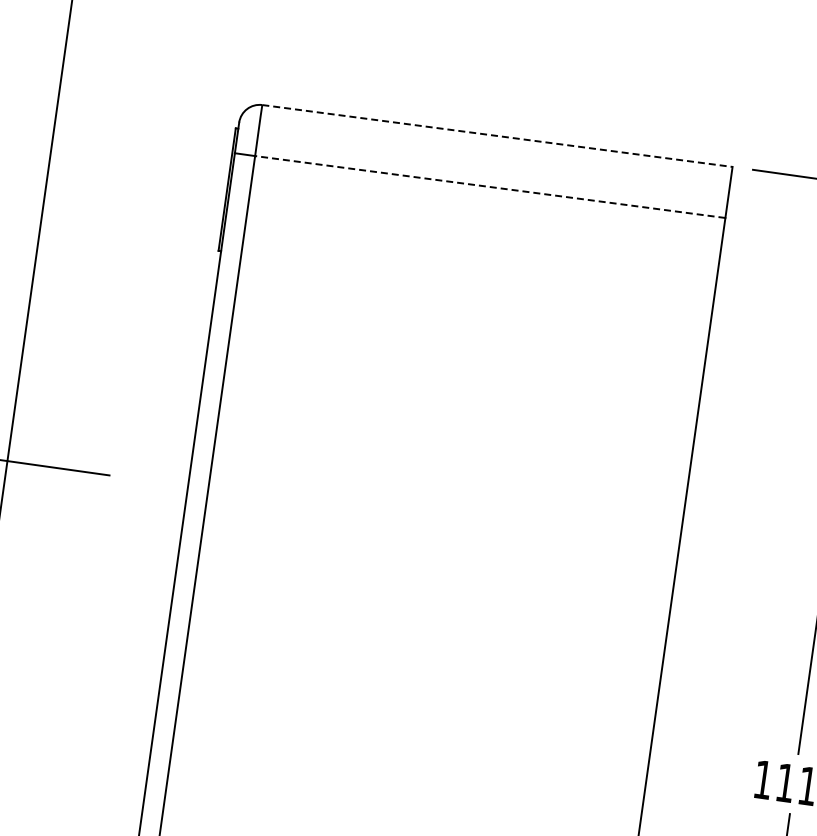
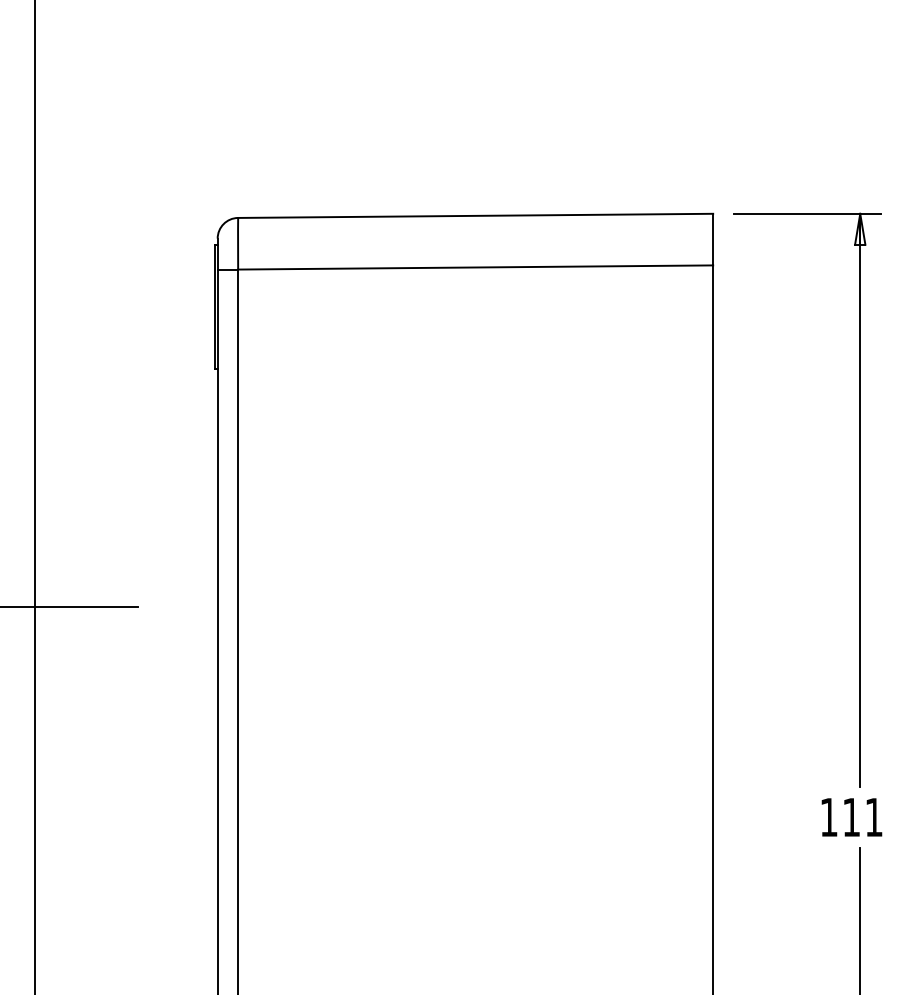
line: (497, 135) -> (475, 215), dashed -> solid
line: (490, 187) -> (475, 267), dashed -> solid

